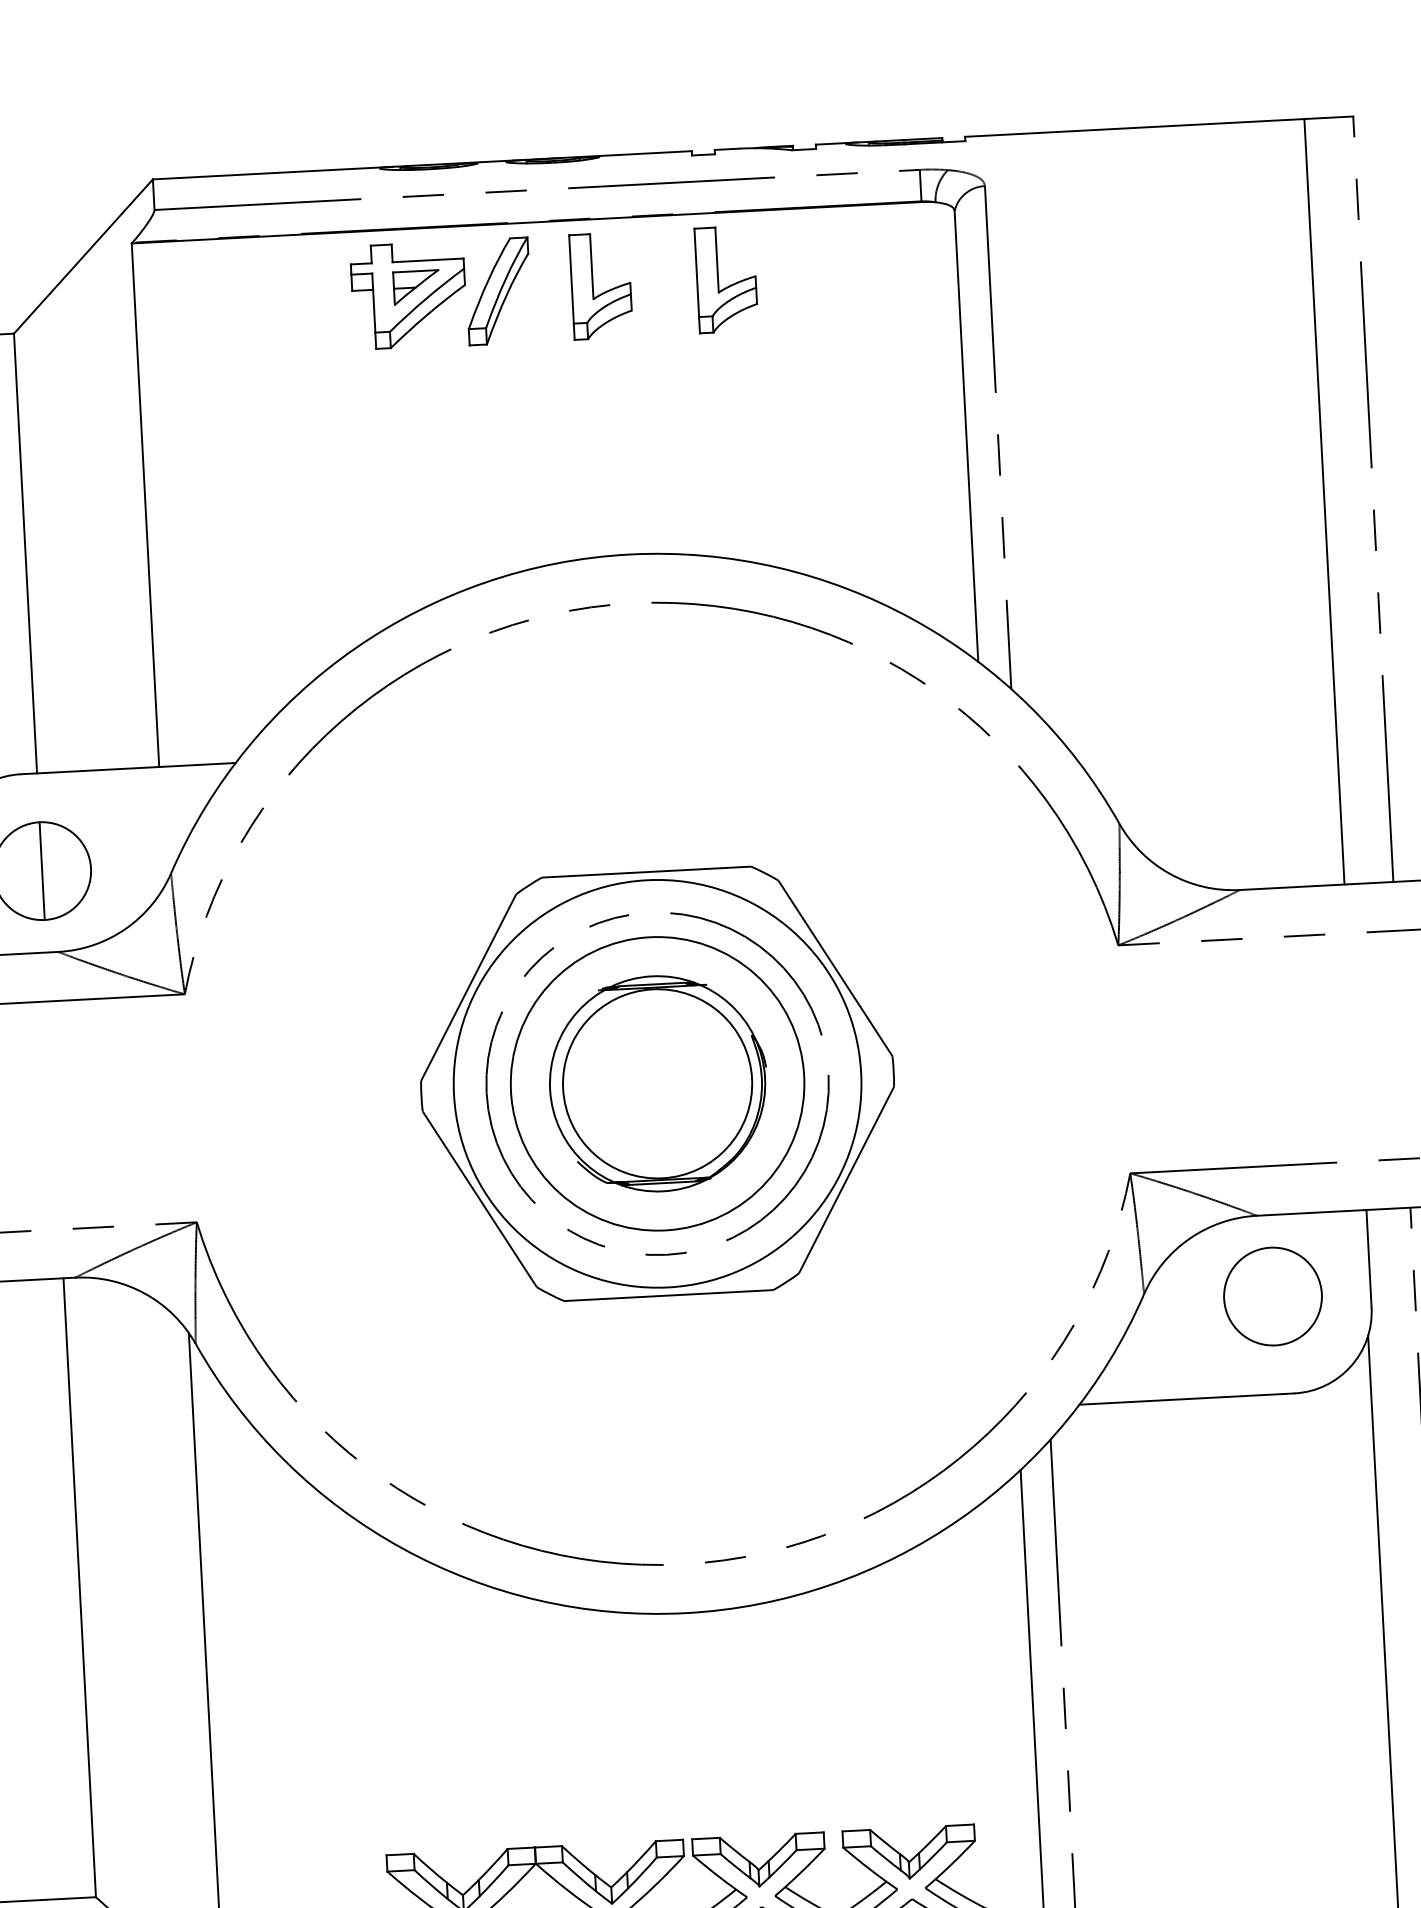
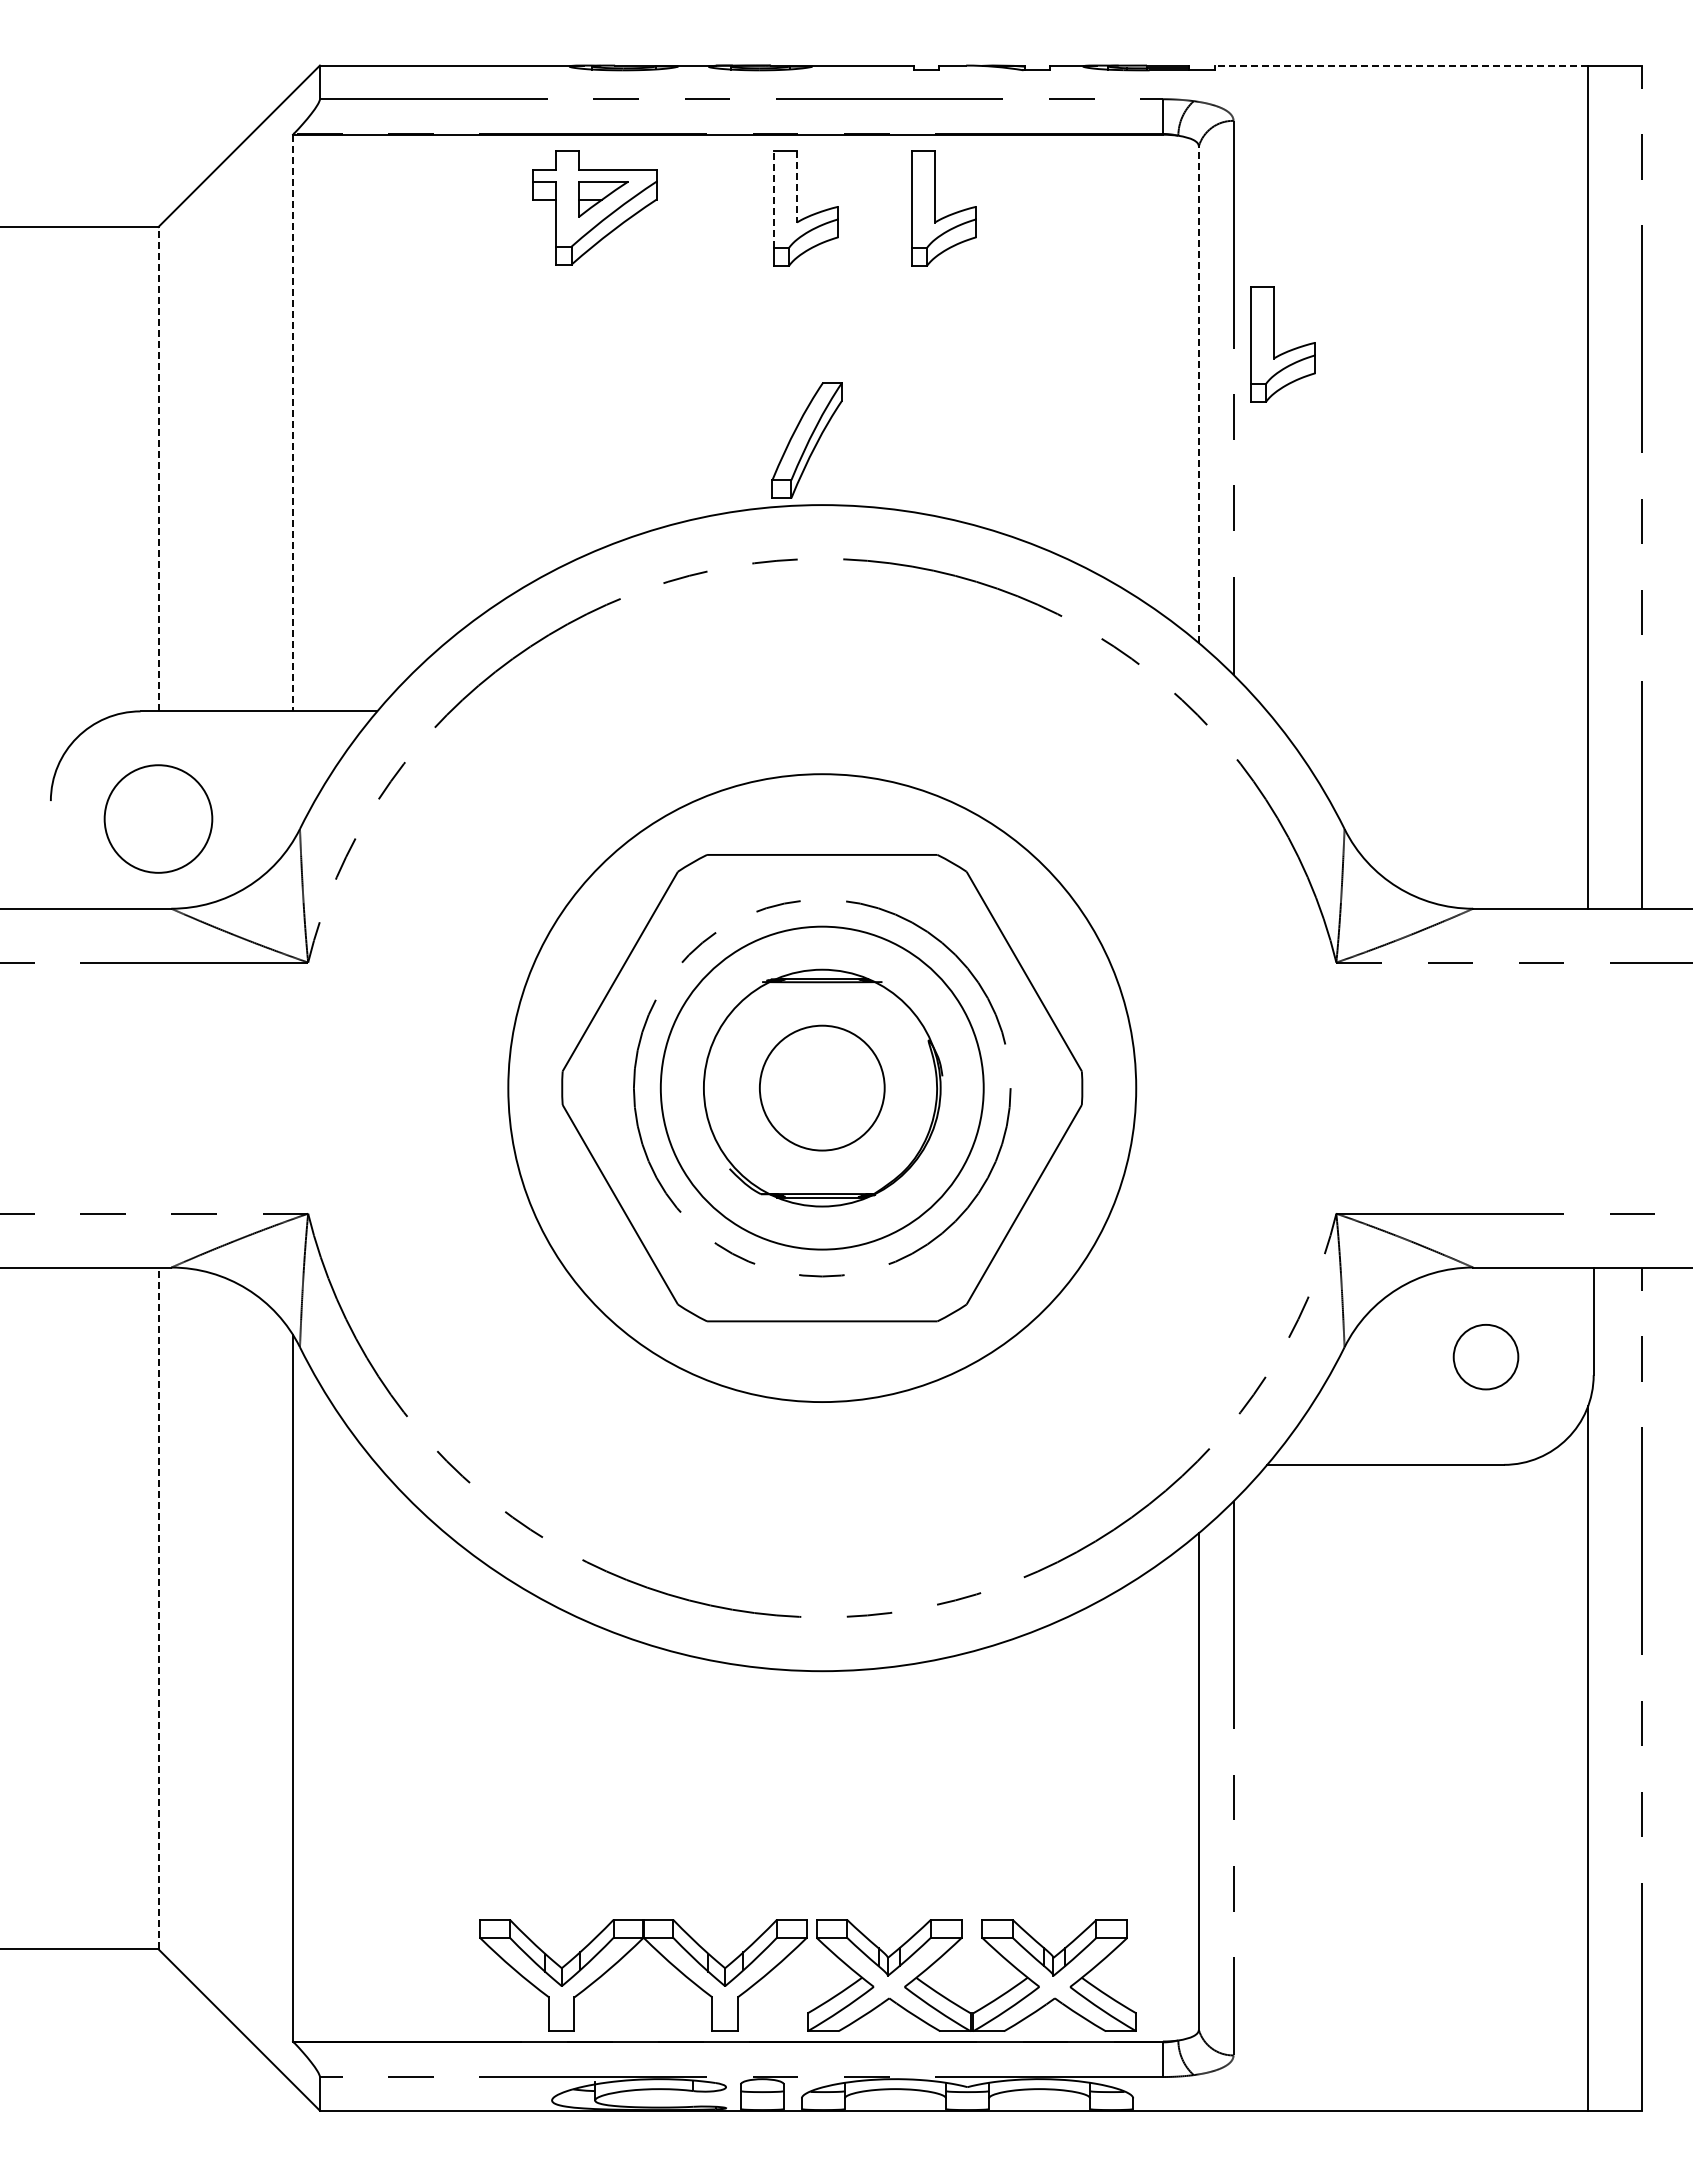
line: (1134, 127) -> (1401, 65), solid -> dashed
line: (592, 266) -> (797, 186), solid -> dashed
line: (571, 279) -> (774, 199), solid -> dashed
part: (497, 291) -> (806, 440), moved
part: (1043, 393) -> (1285, 351), added
line: (966, 436) -> (1198, 394), solid -> dashed
line: (145, 505) -> (293, 423), solid -> dashed
line: (25, 552) -> (158, 468), solid -> dashed
line: (42, 870) -> (158, 818), removed
circle: (657, 1083) -> (822, 1087), size x1.4
circle: (657, 1084) -> (822, 1088), size x0.6
circle: (1272, 1295) -> (1485, 1356), size x0.6
line: (79, 1587) -> (158, 1608), solid -> dashed

